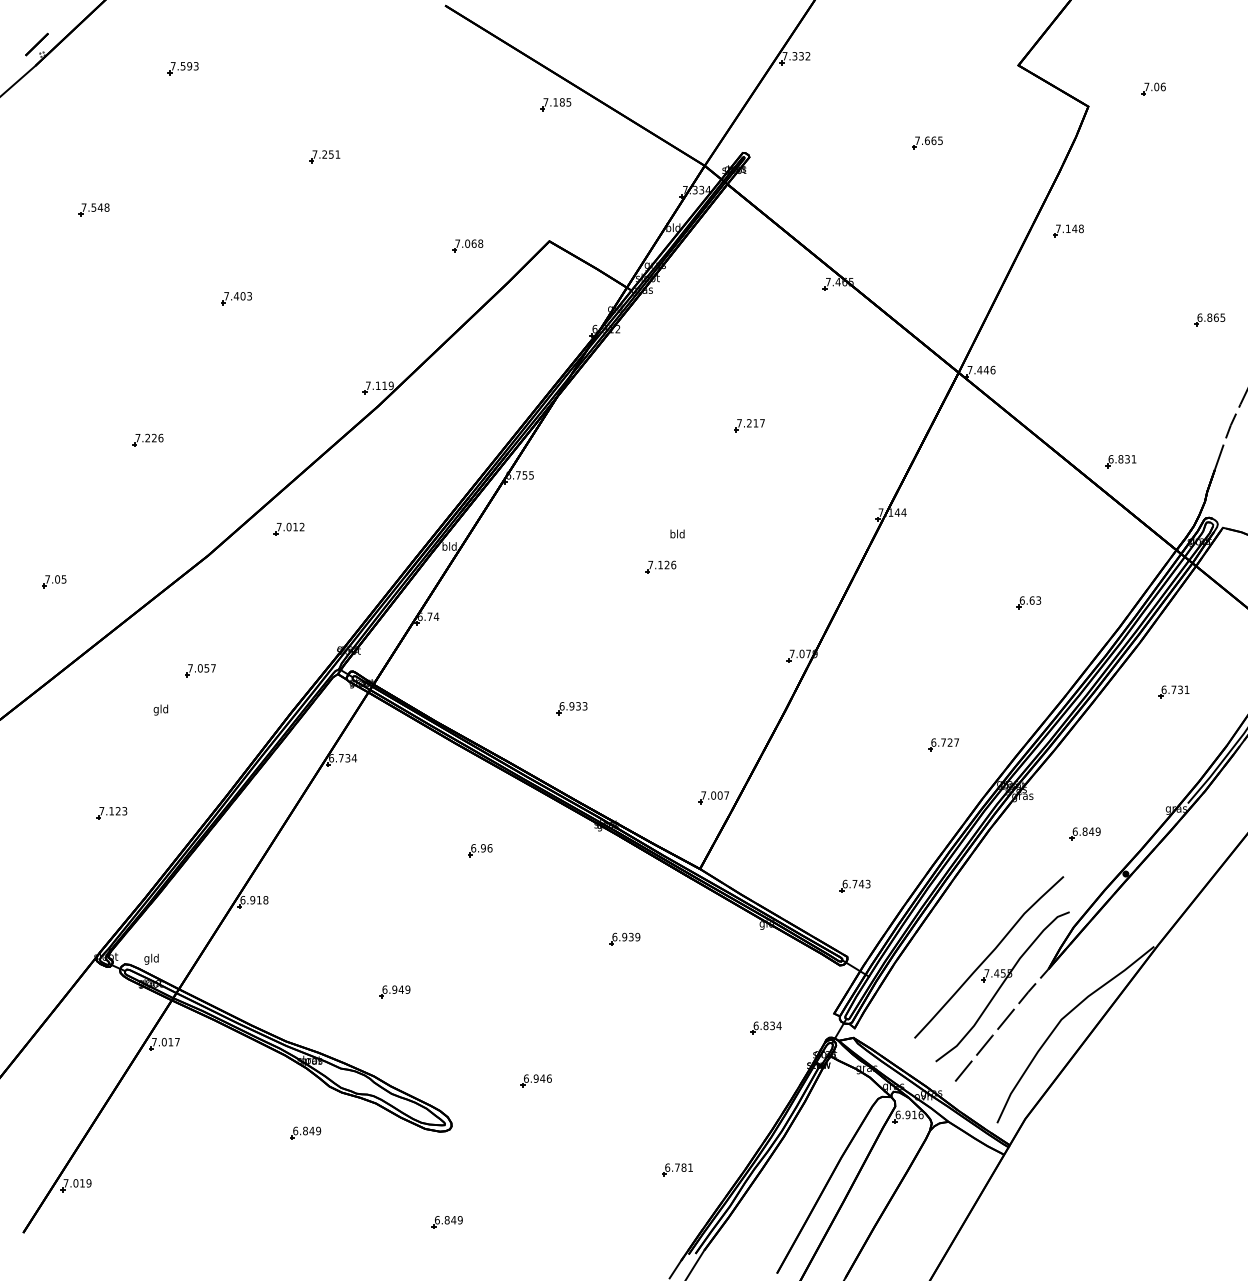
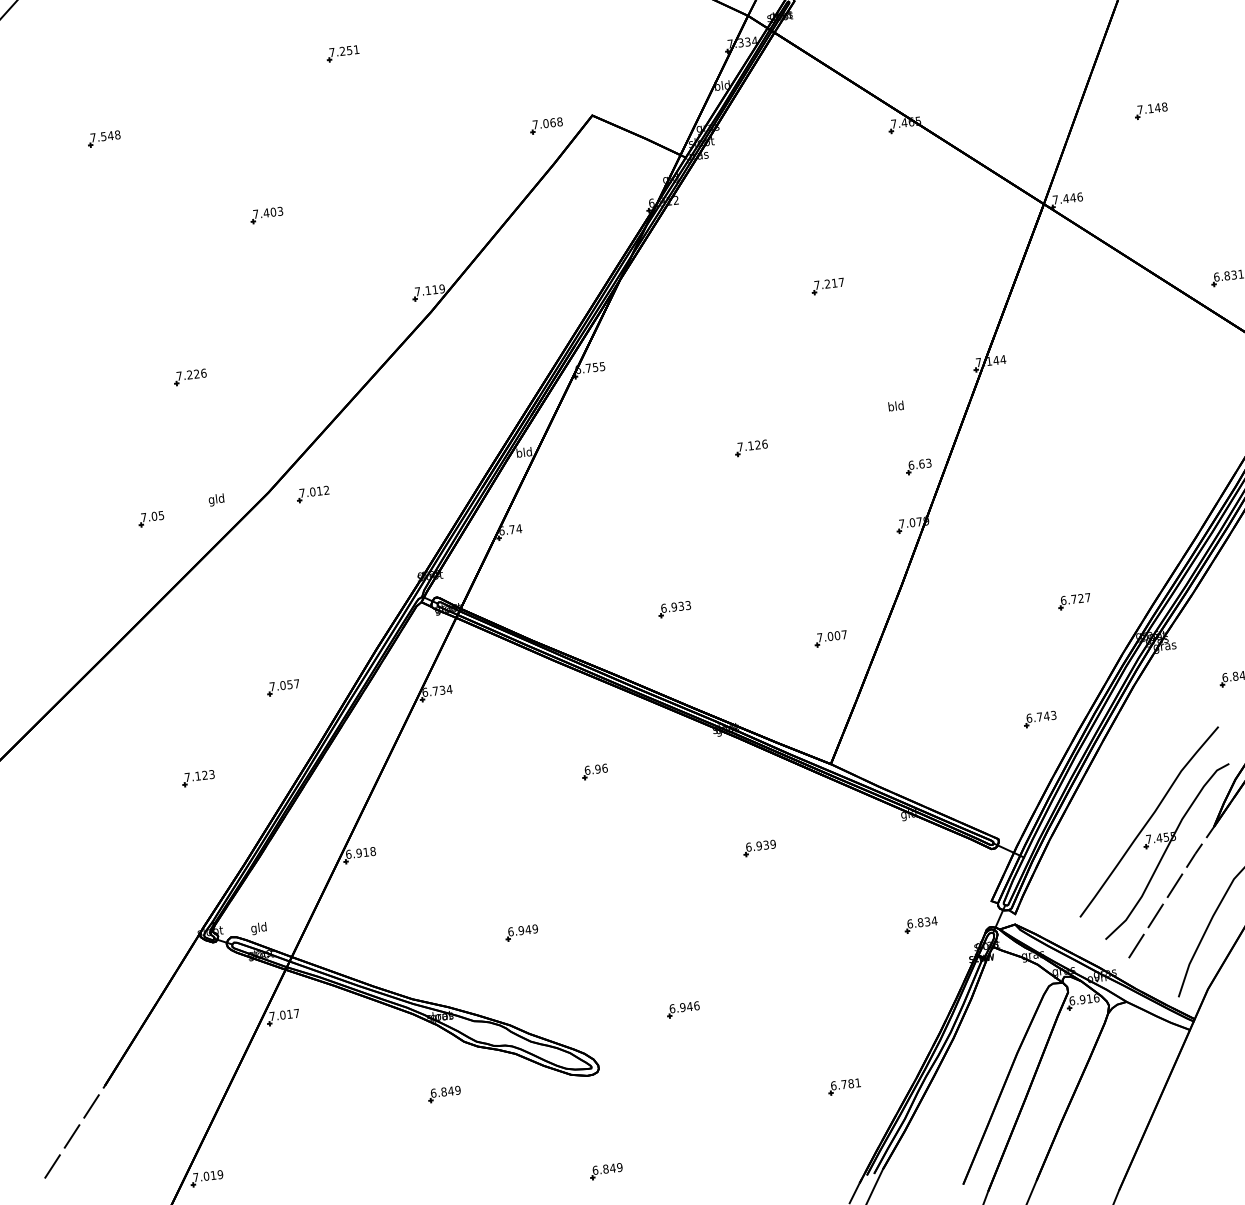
part: (1068, 230) -> (1151, 110), moved
part: (467, 245) -> (546, 125), moved
part: (288, 528) -> (312, 493), moved
text: (677, 533) -> (895, 405), moved
part: (54, 581) -> (151, 518), moved
part: (1028, 602) -> (918, 466), moved
part: (200, 670) -> (283, 687), moved
text: (160, 709) -> (216, 499), moved
part: (713, 797) -> (830, 638), moved
part: (854, 885) -> (1039, 718), moved

